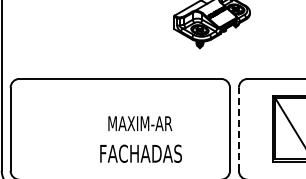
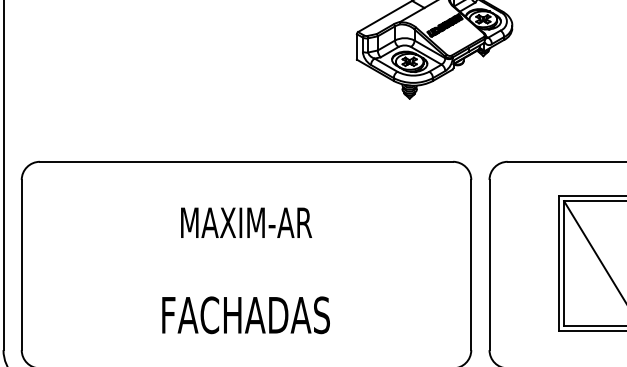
text: (140, 123) -> (246, 222), moved
line: (238, 129) -> (488, 265), dashed -> solid
text: (140, 153) -> (244, 314), moved

